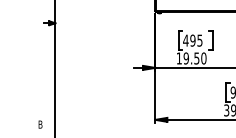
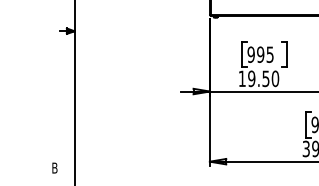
text: (186, 40) -> (251, 54), 495 -> 995

